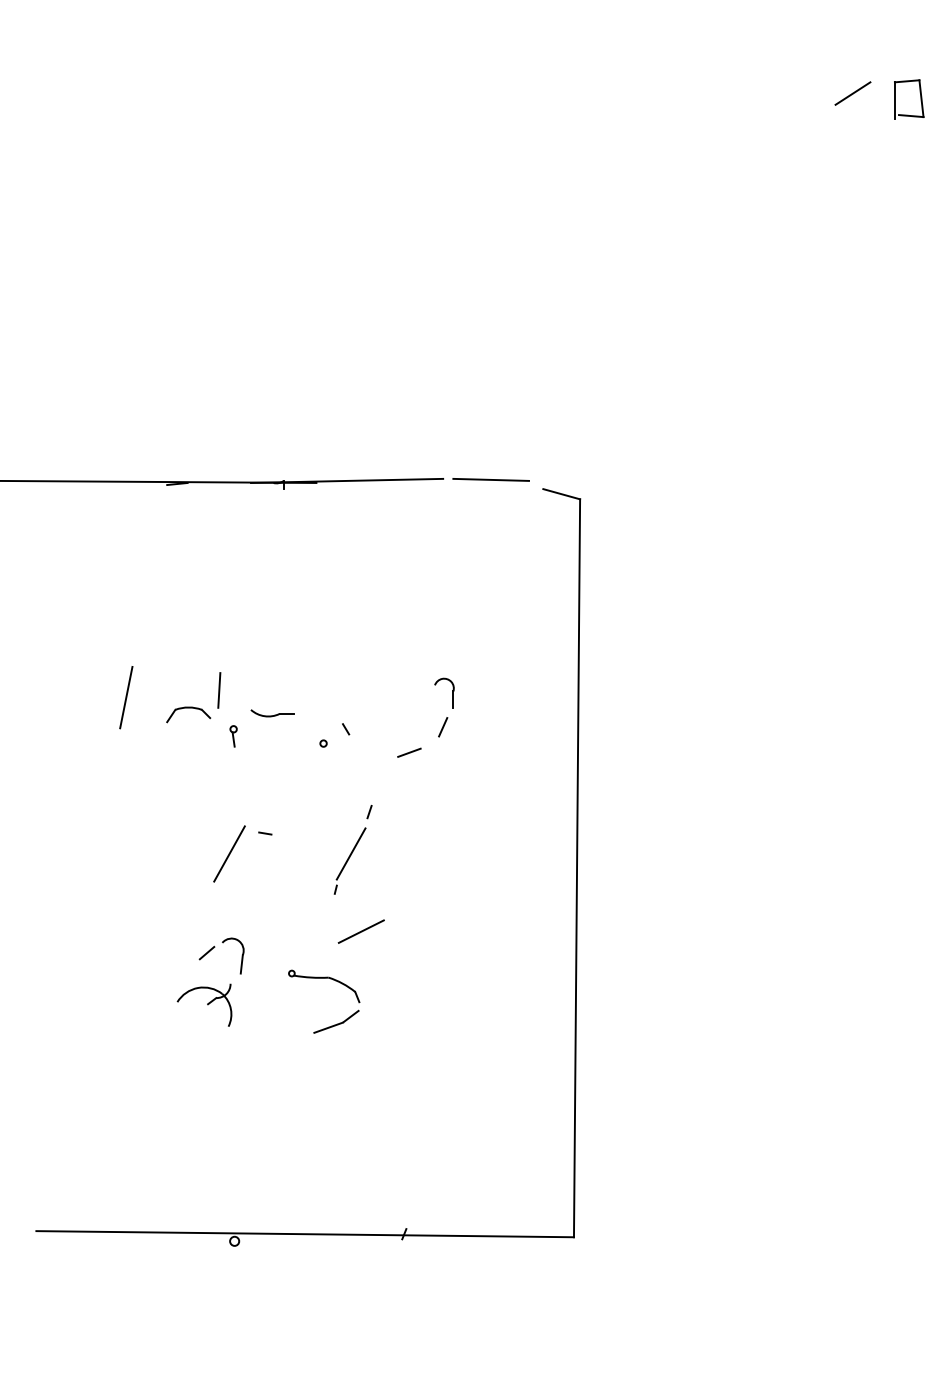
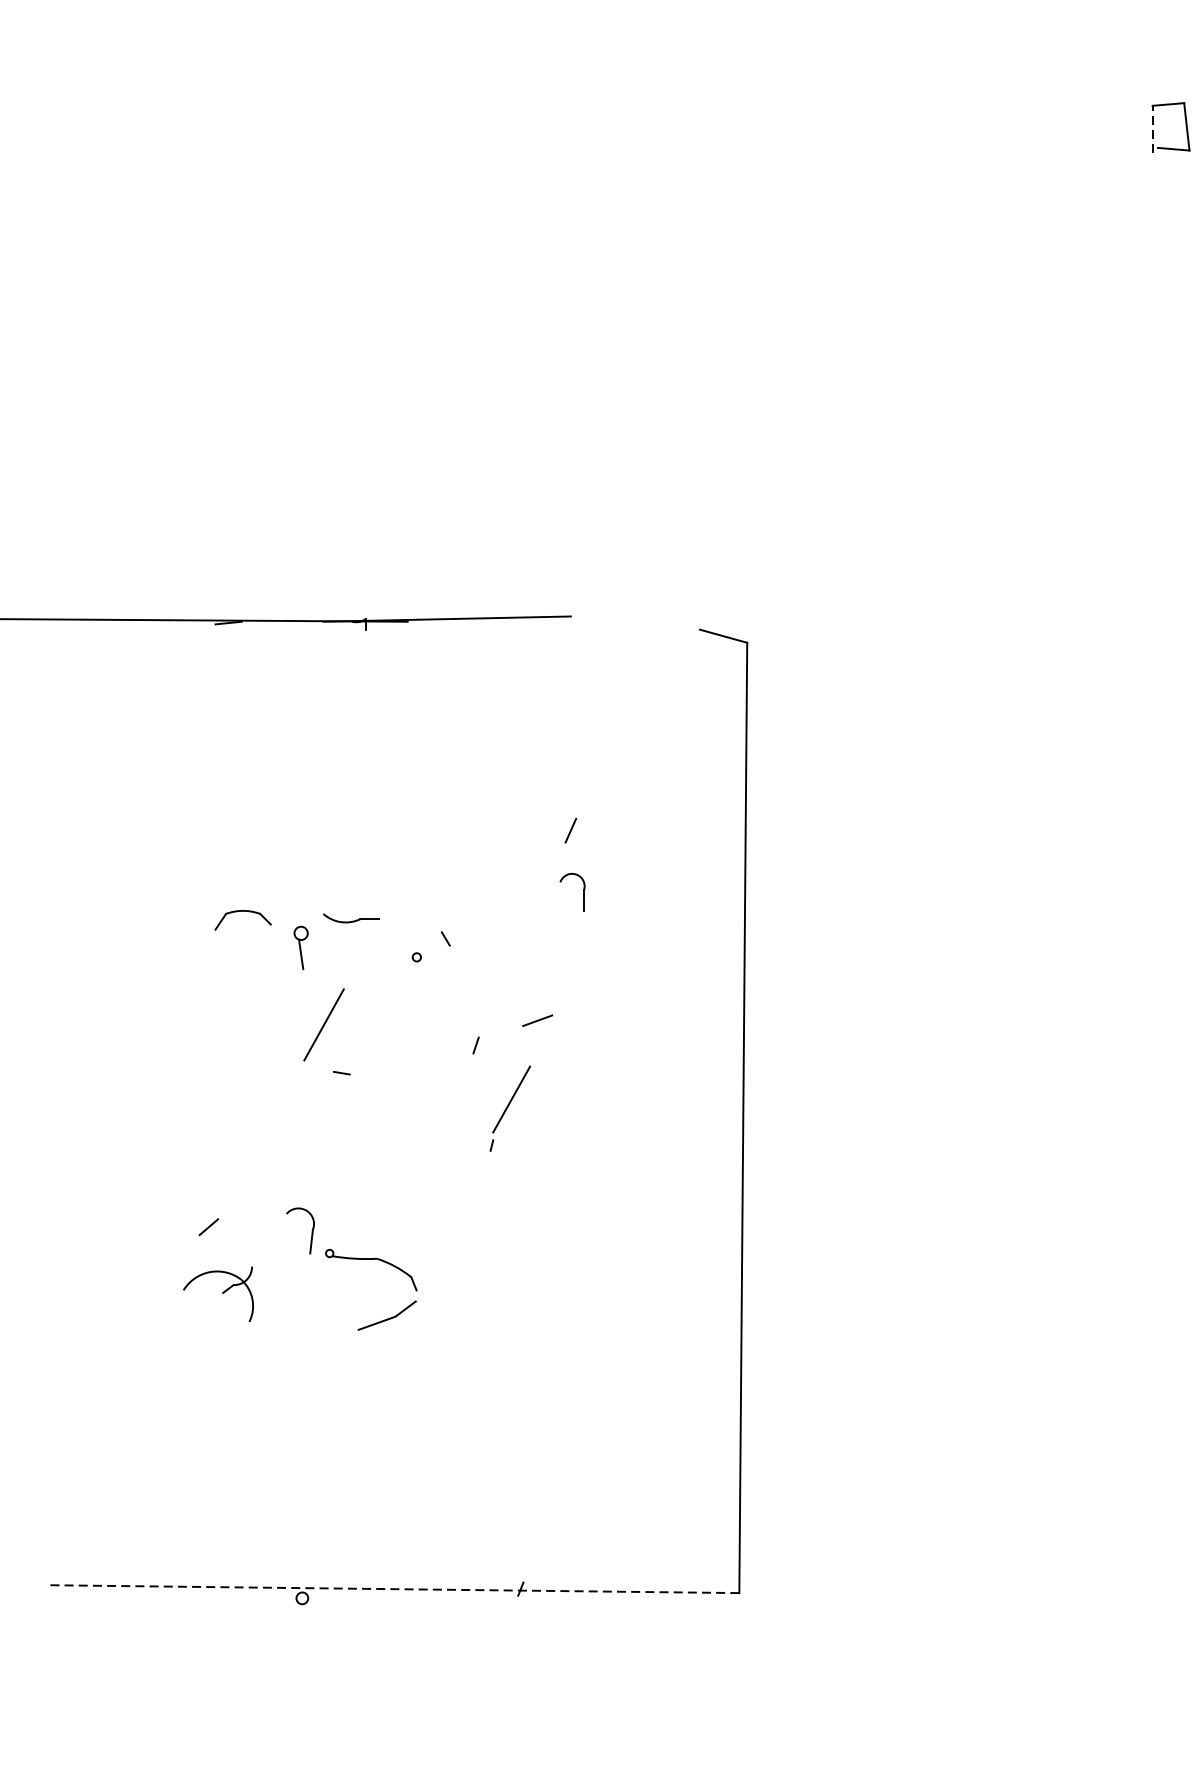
line: (852, 93) -> (1098, 120), removed
line: (894, 100) -> (1152, 129), solid -> dashed
line: (491, 479) -> (633, 617), removed
line: (219, 690) -> (282, 888), removed
line: (126, 697) -> (163, 898), removed
line: (443, 727) -> (571, 831), moved
part: (233, 736) -> (300, 948), size x1.6
line: (409, 752) -> (537, 1020), moved
line: (229, 853) -> (324, 1024), moved
part: (349, 860) -> (509, 1107), moved
line: (360, 931) -> (464, 1199), removed
line: (206, 952) -> (208, 1226), moved
part: (330, 979) -> (379, 1261), moved
part: (204, 1004) -> (218, 1293), moved
line: (305, 1234) -> (393, 1589), solid -> dashed

